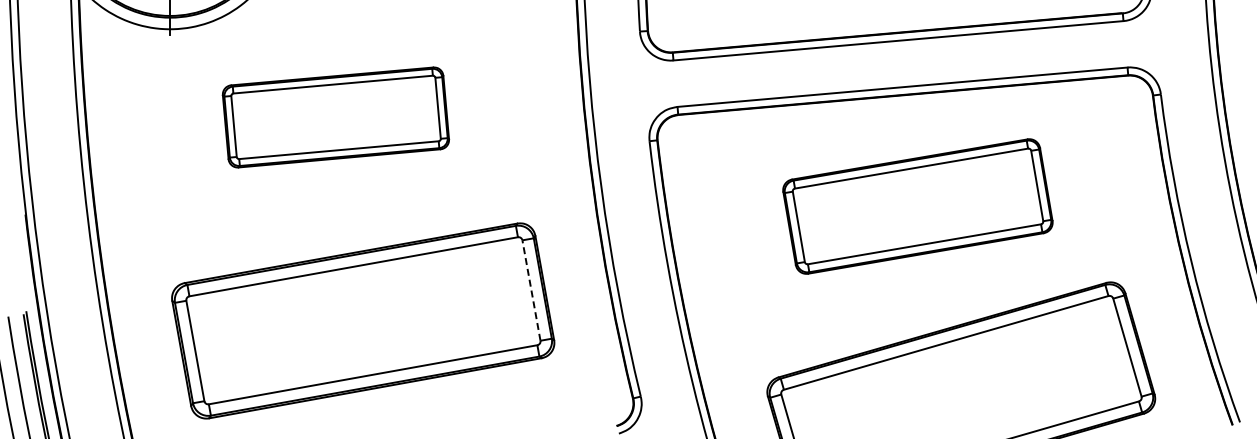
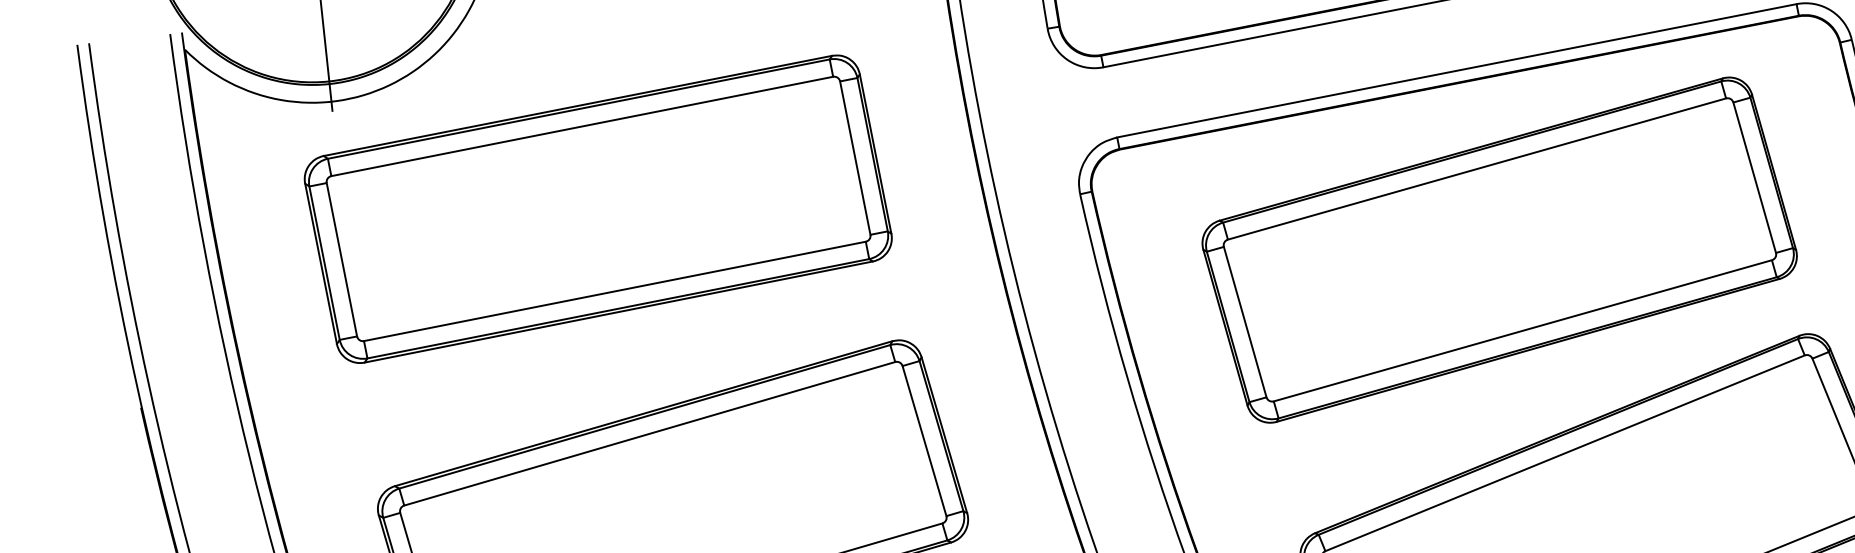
part: (335, 117) -> (597, 209), size x1.67
part: (917, 206) -> (1499, 250), size x1.43
line: (531, 290) -> (924, 440), dashed -> solid

